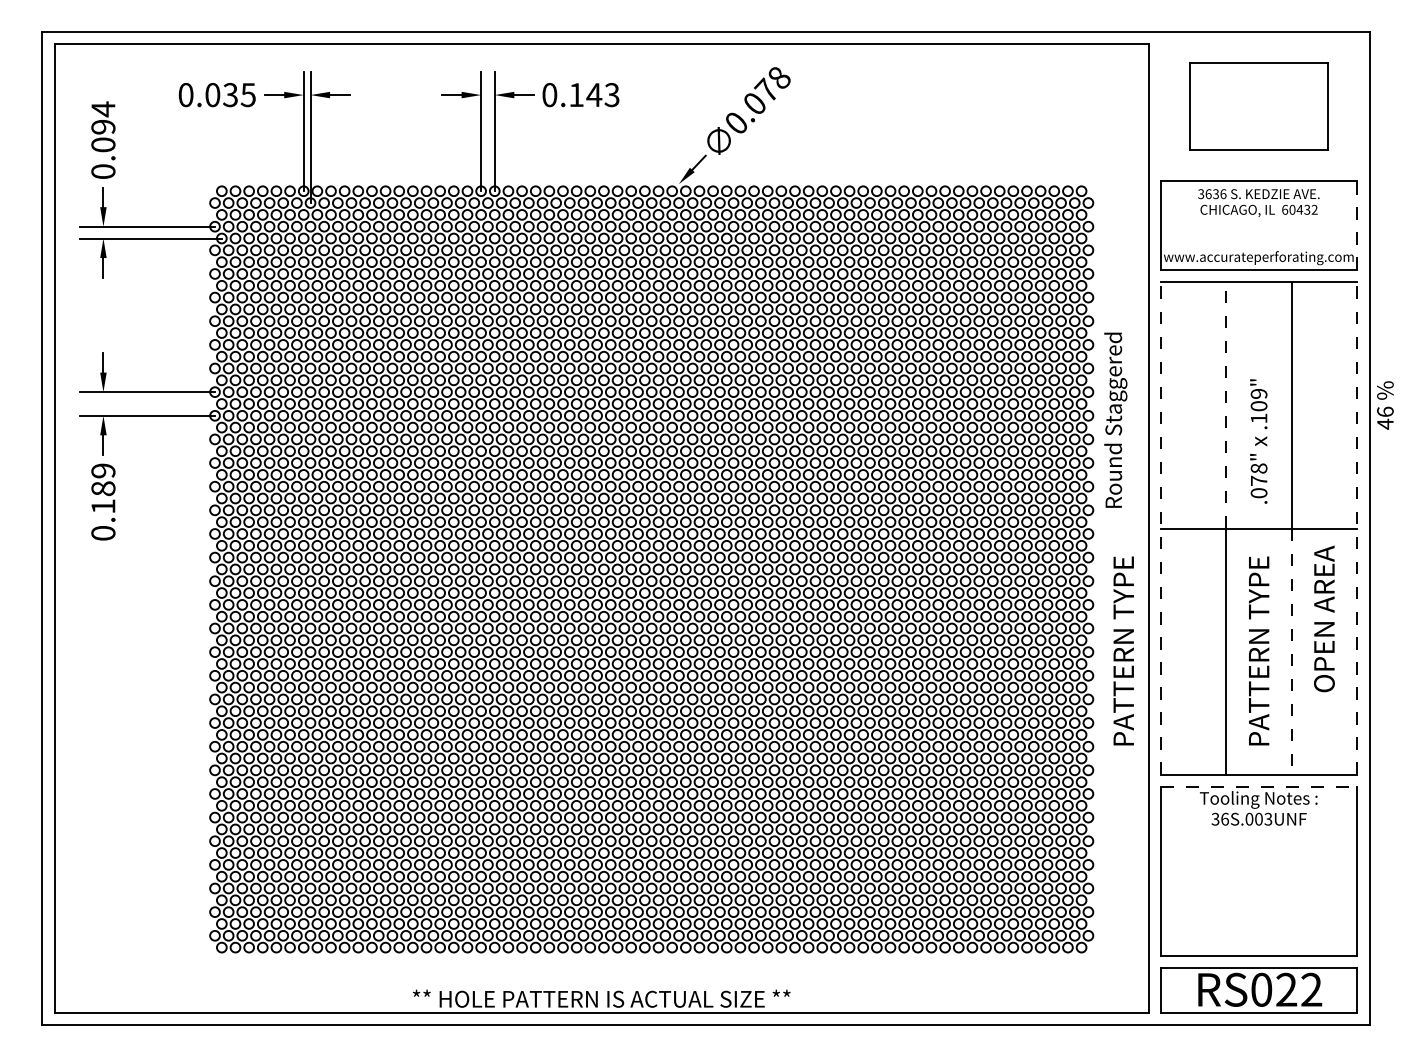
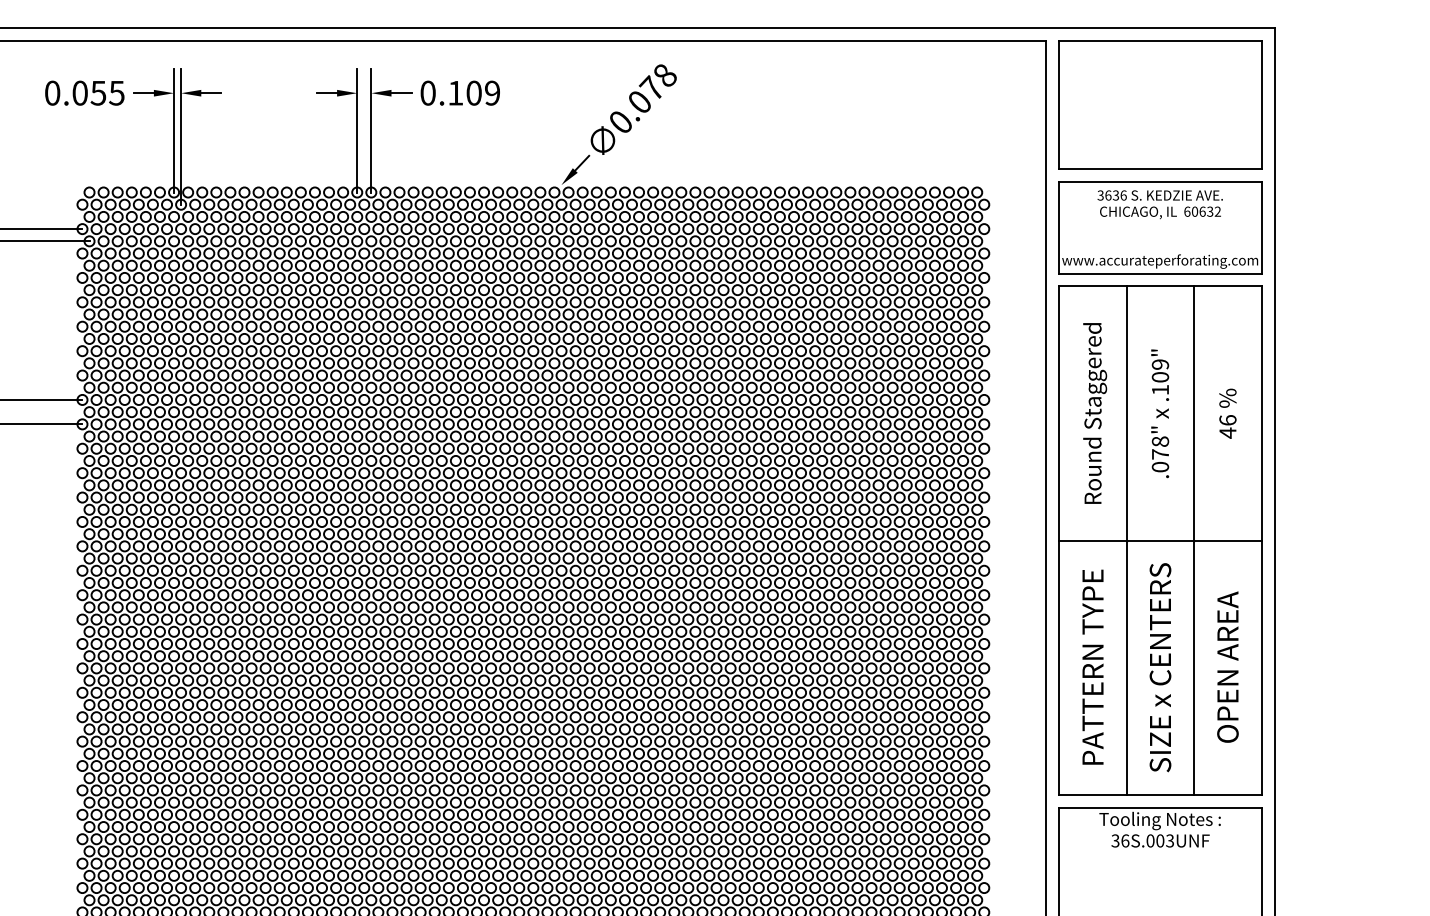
text: (230, 94) -> (98, 92), 0.035 -> 0.055
text: (602, 94) -> (482, 92), 0.143 -> 0.109
part: (1258, 106) -> (1159, 105), size x1.43
text: (1299, 209) -> (1202, 211), 60432 -> 60632
line: (1357, 225) -> (1262, 227), dashed -> solid
line: (1226, 404) -> (1126, 412), dashed -> solid
text: (1385, 405) -> (1228, 413), moved
text: (1115, 419) -> (1094, 412), moved
text: (1258, 441) -> (1159, 413), moved
line: (1161, 528) -> (1059, 540), dashed -> solid
line: (1357, 528) -> (1262, 540), dashed -> solid
text: (1324, 618) -> (1228, 666), moved
text: (1123, 650) -> (1092, 666), moved
text: (1258, 651) -> (1159, 667), PATTERN TYPE -> SIZE x CENTERS
line: (1291, 652) -> (1193, 668), dashed -> solid
line: (1259, 787) -> (1160, 808), dashed -> solid

